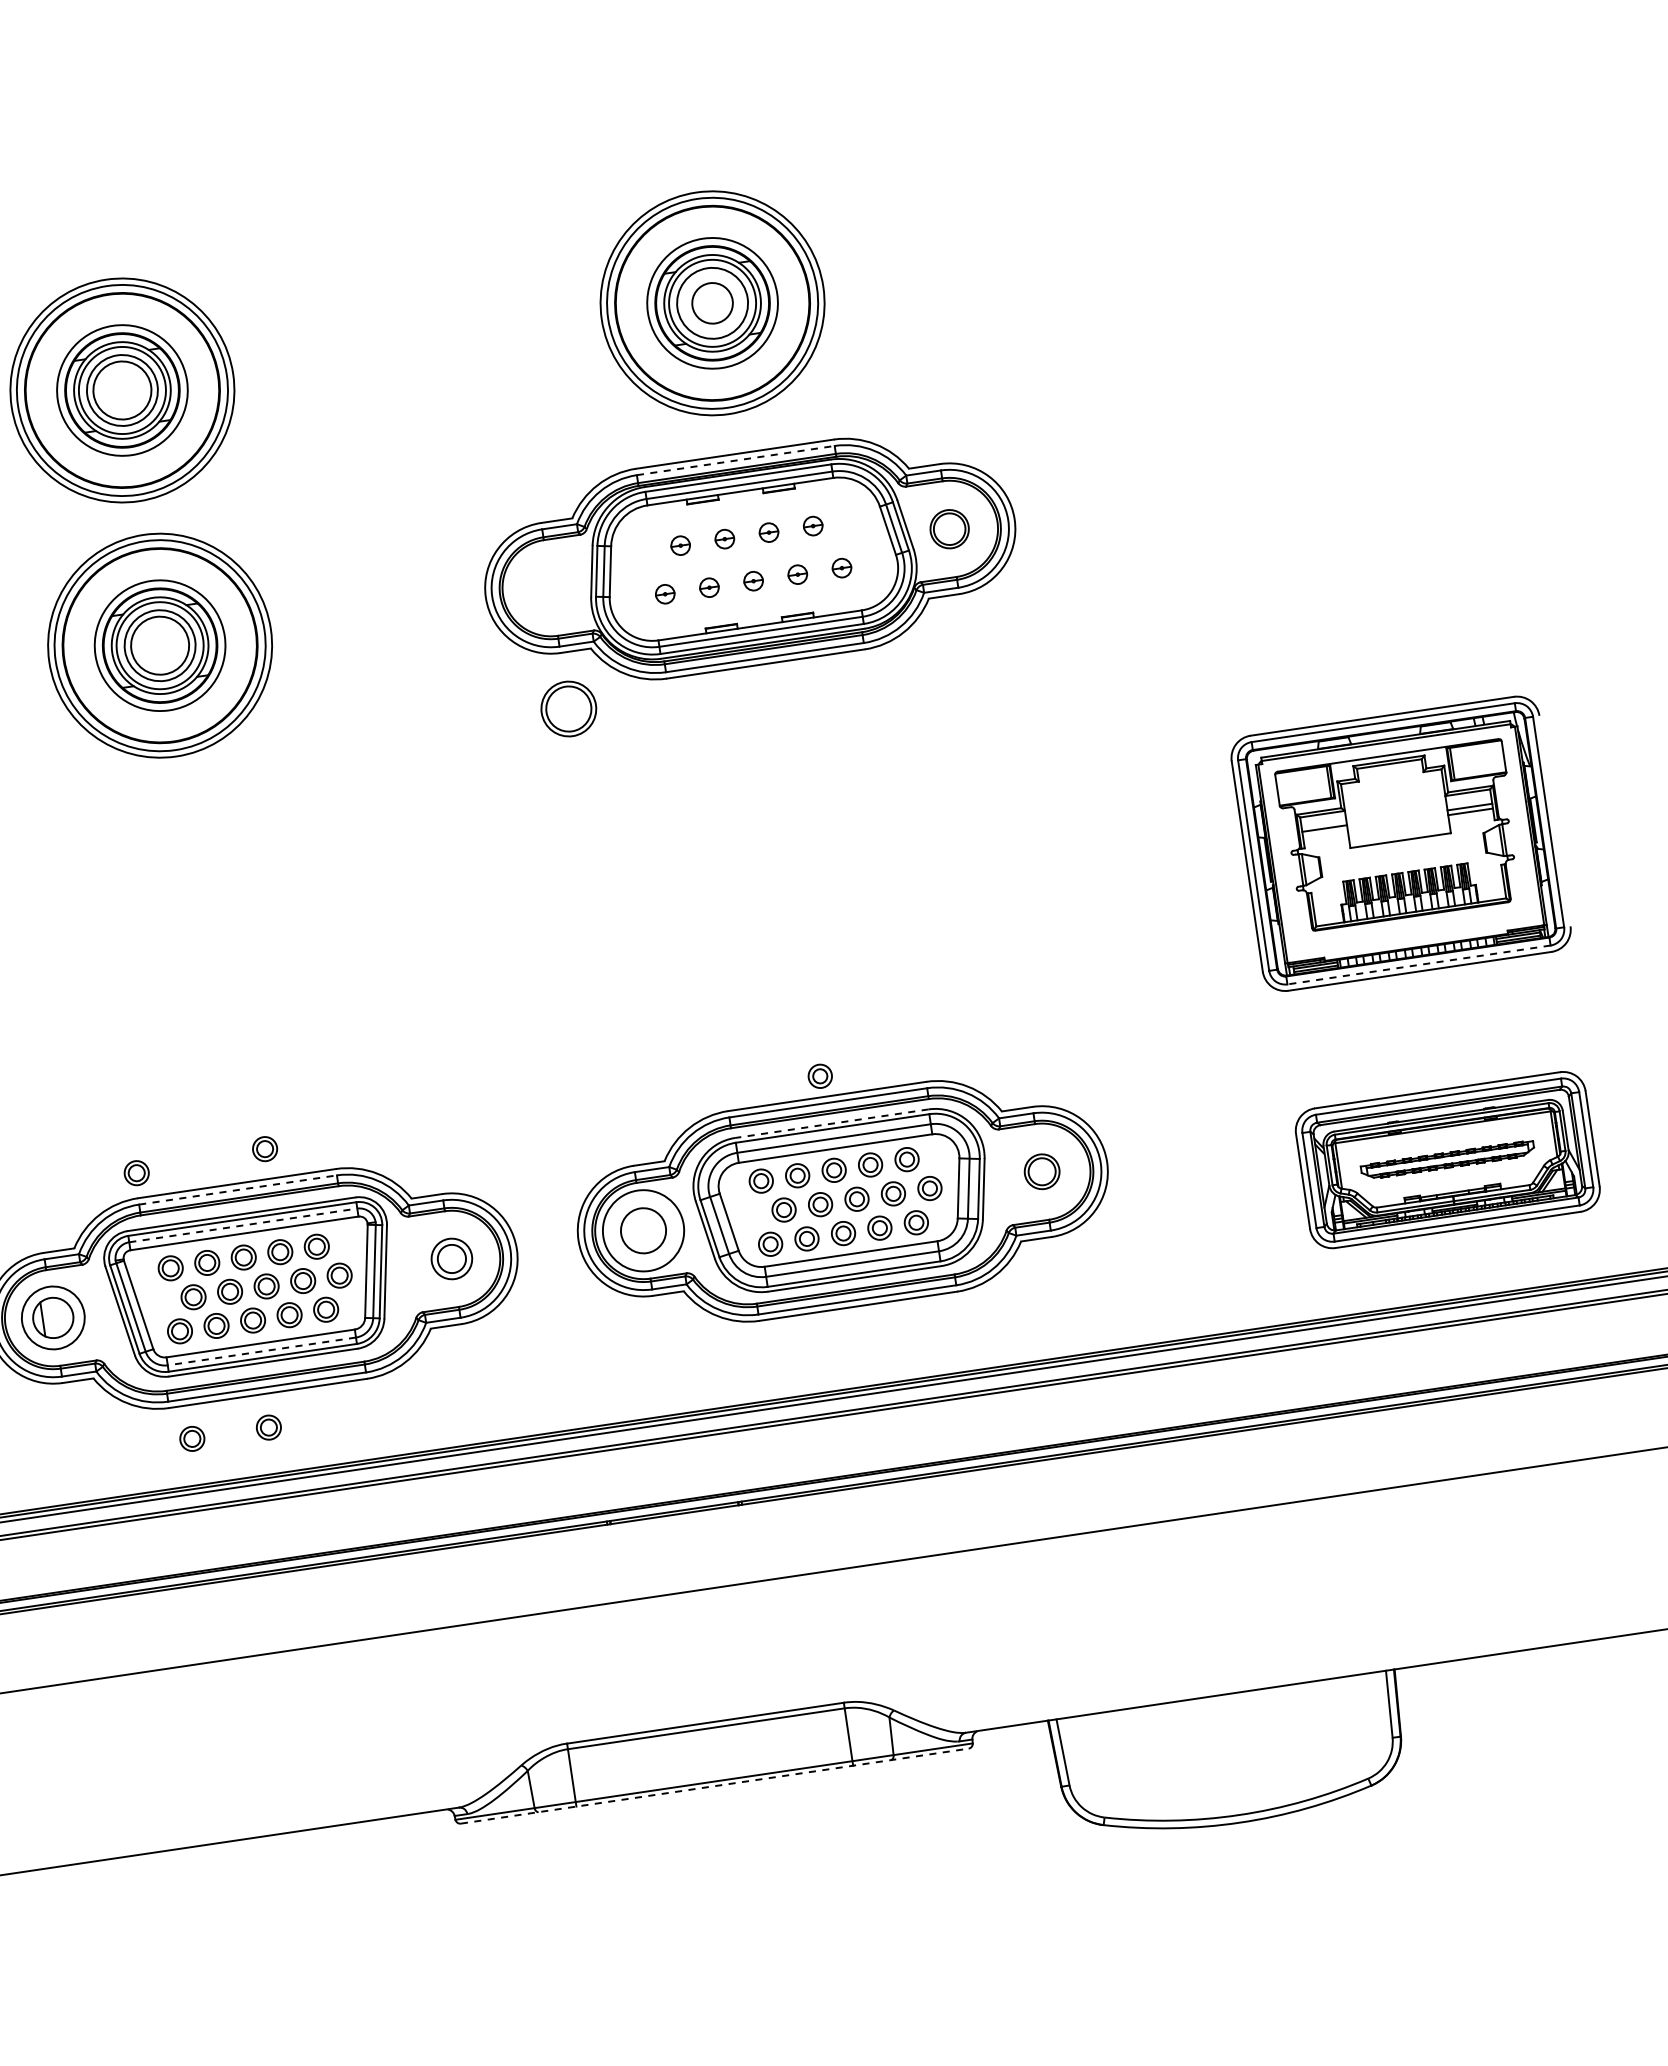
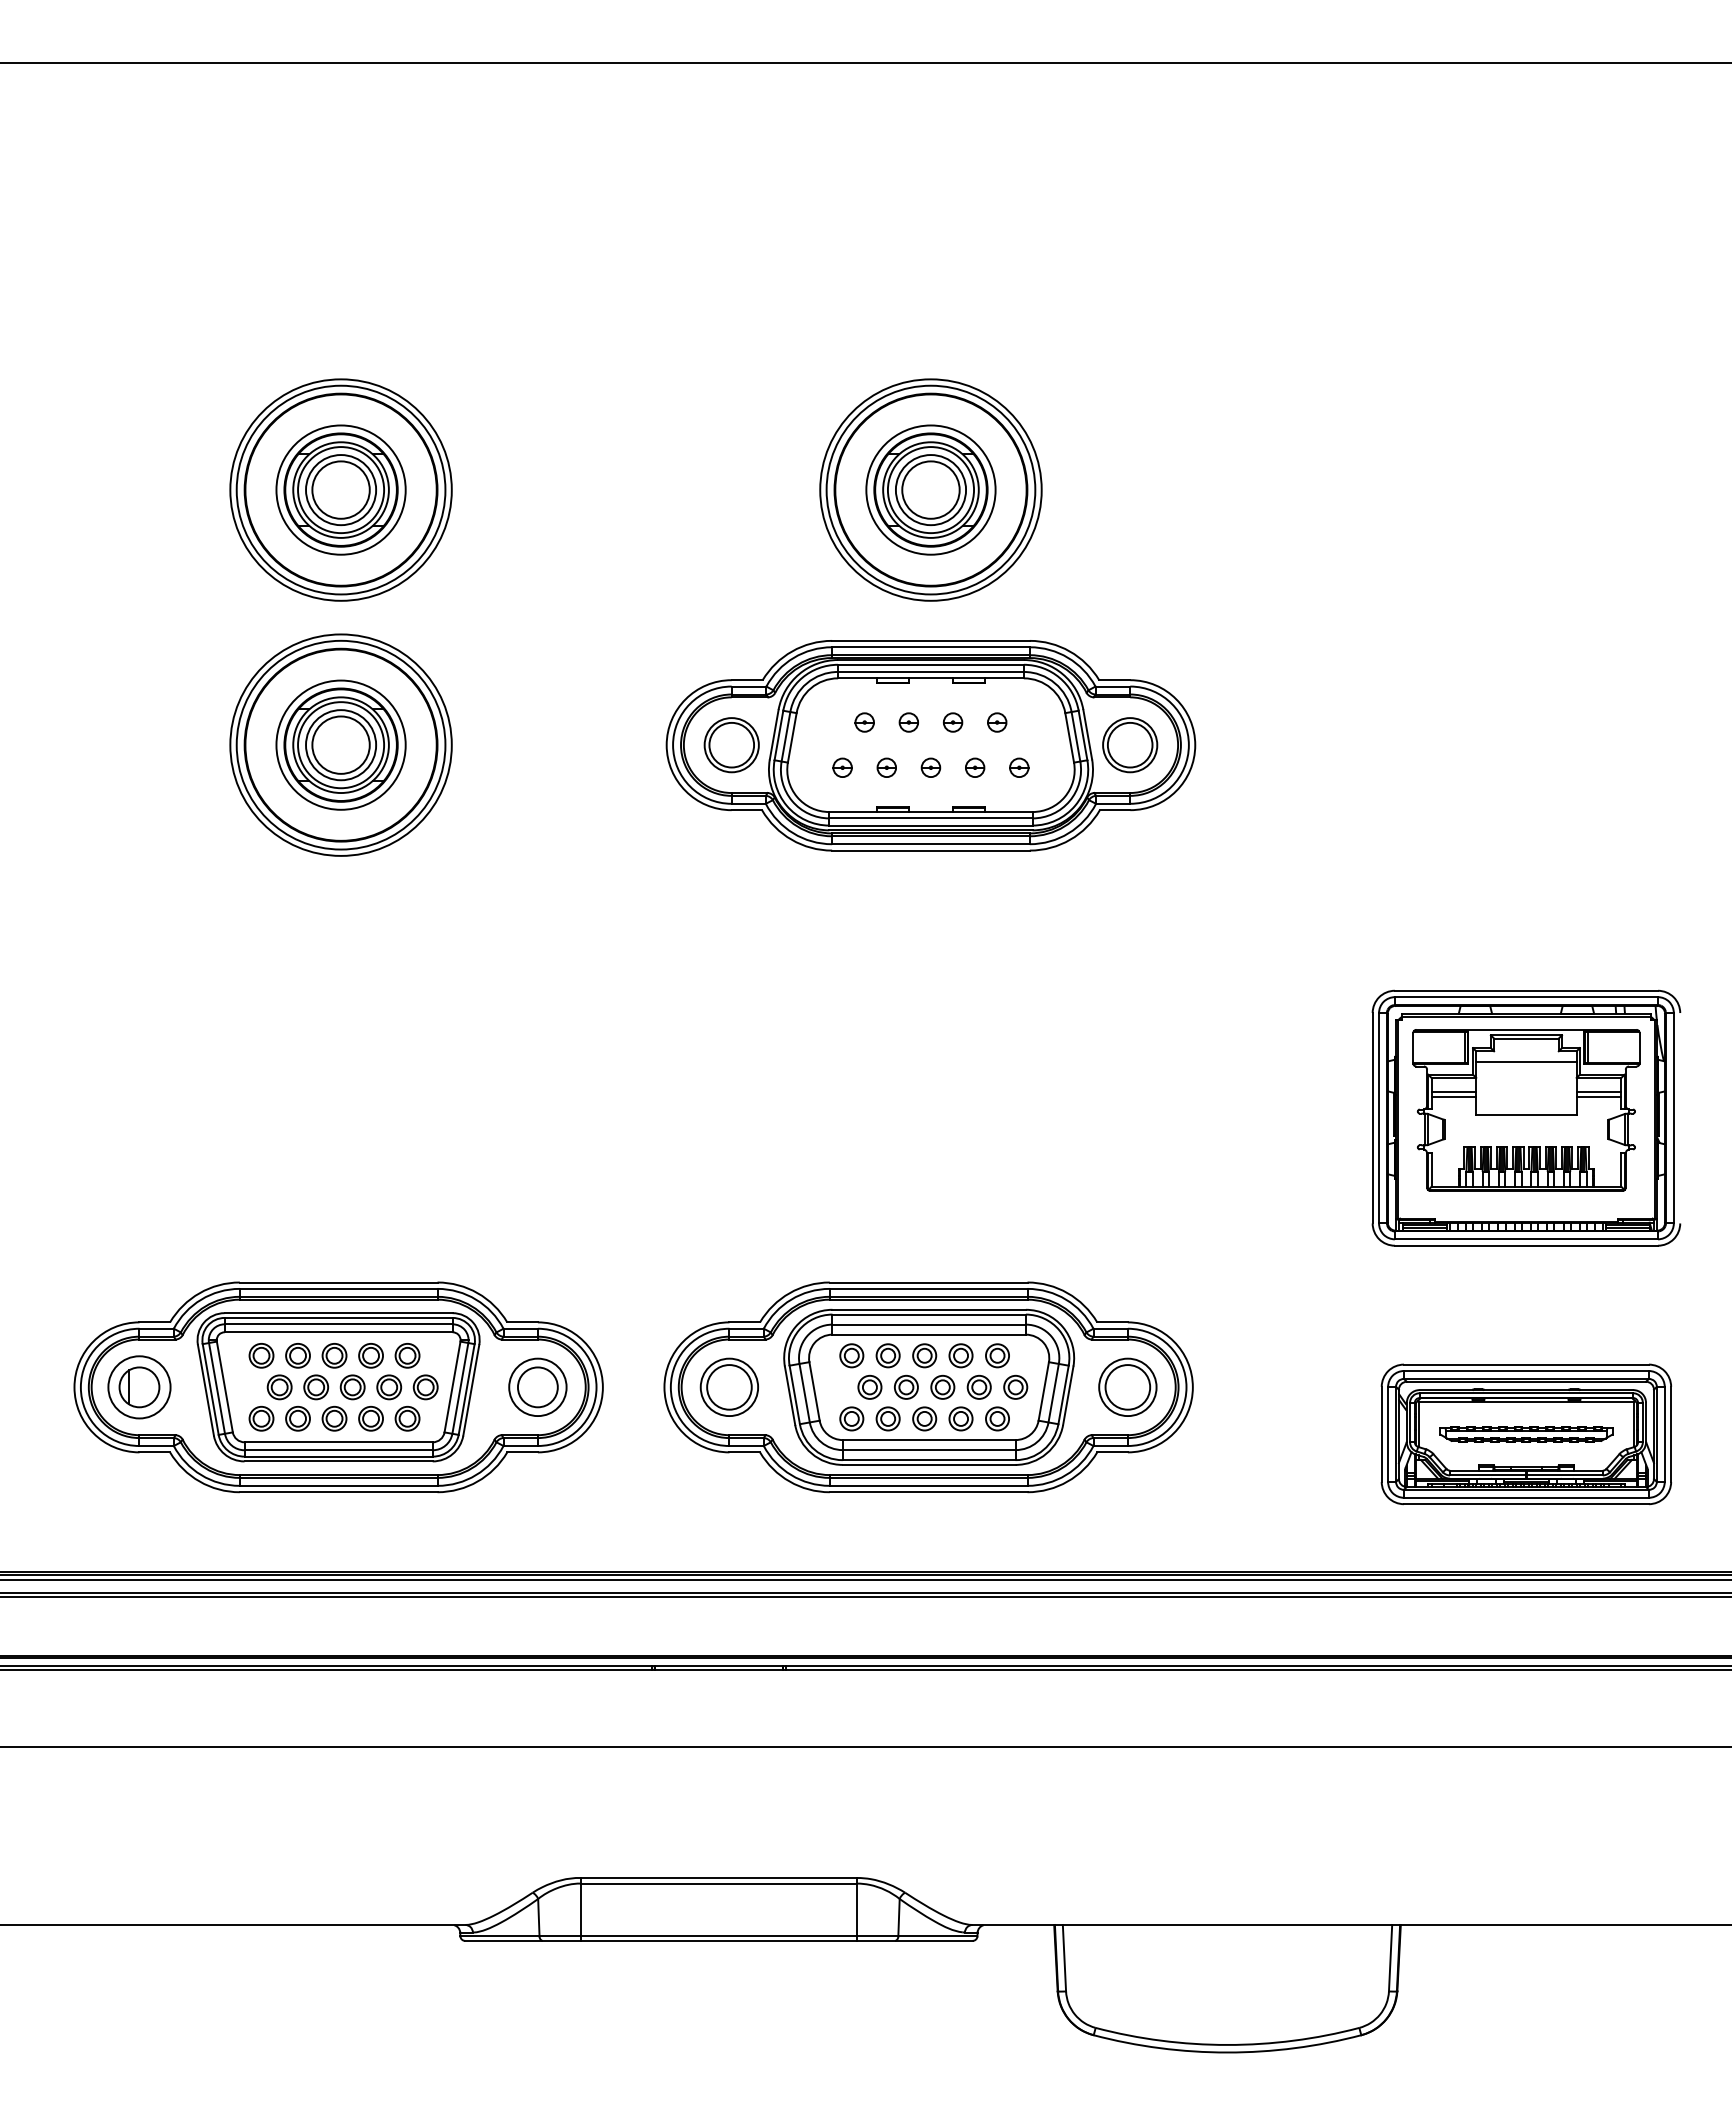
circle: (712, 302) -> (930, 489), size x1.43
line: (735, 460) -> (930, 647), dashed -> solid
part: (949, 529) -> (1130, 745), size x1.43
part: (568, 709) -> (731, 745), moved
line: (1392, 788) -> (1526, 1062), added
line: (1325, 833) -> (1453, 1097), added
line: (1419, 965) -> (1526, 1239), dashed -> solid
part: (820, 1076) -> (924, 1261), removed
line: (832, 1123) -> (929, 1309), dashed -> solid
part: (264, 1148) -> (370, 1252), removed
part: (1041, 1171) -> (1127, 1386), size x1.67
part: (136, 1172) -> (241, 1257), removed
line: (237, 1189) -> (338, 1288), dashed -> solid
line: (243, 1225) -> (338, 1324), dashed -> solid
circle: (643, 1230) -> (729, 1387), size x0.71
part: (451, 1258) -> (537, 1386), size x1.43
line: (261, 1351) -> (338, 1450), dashed -> solid
part: (268, 1427) -> (334, 1525), removed
part: (191, 1438) -> (257, 1525), removed
line: (714, 1785) -> (718, 1940), dashed -> solid

